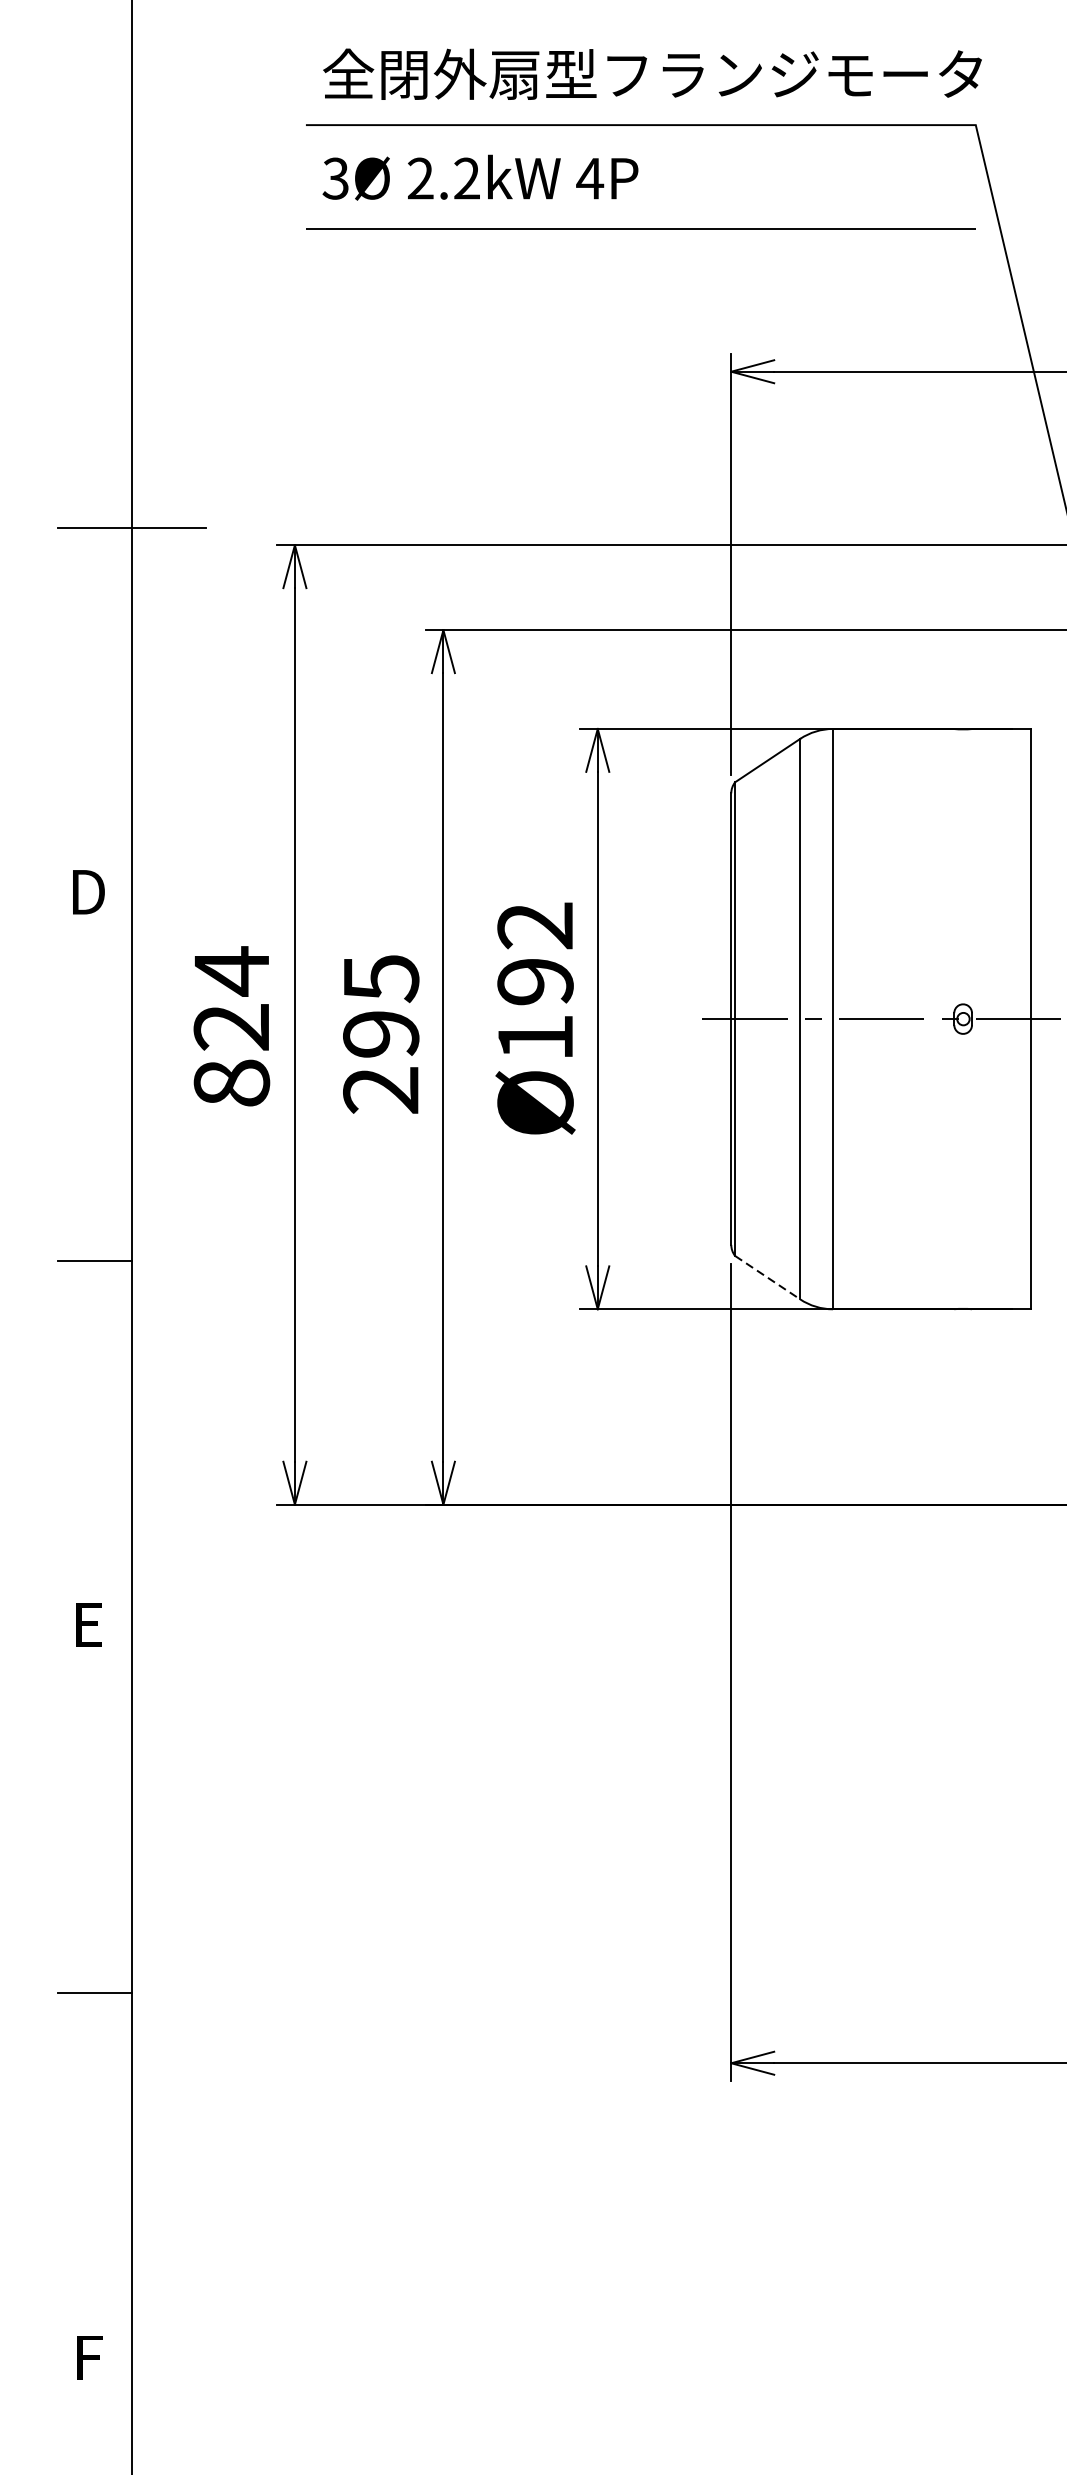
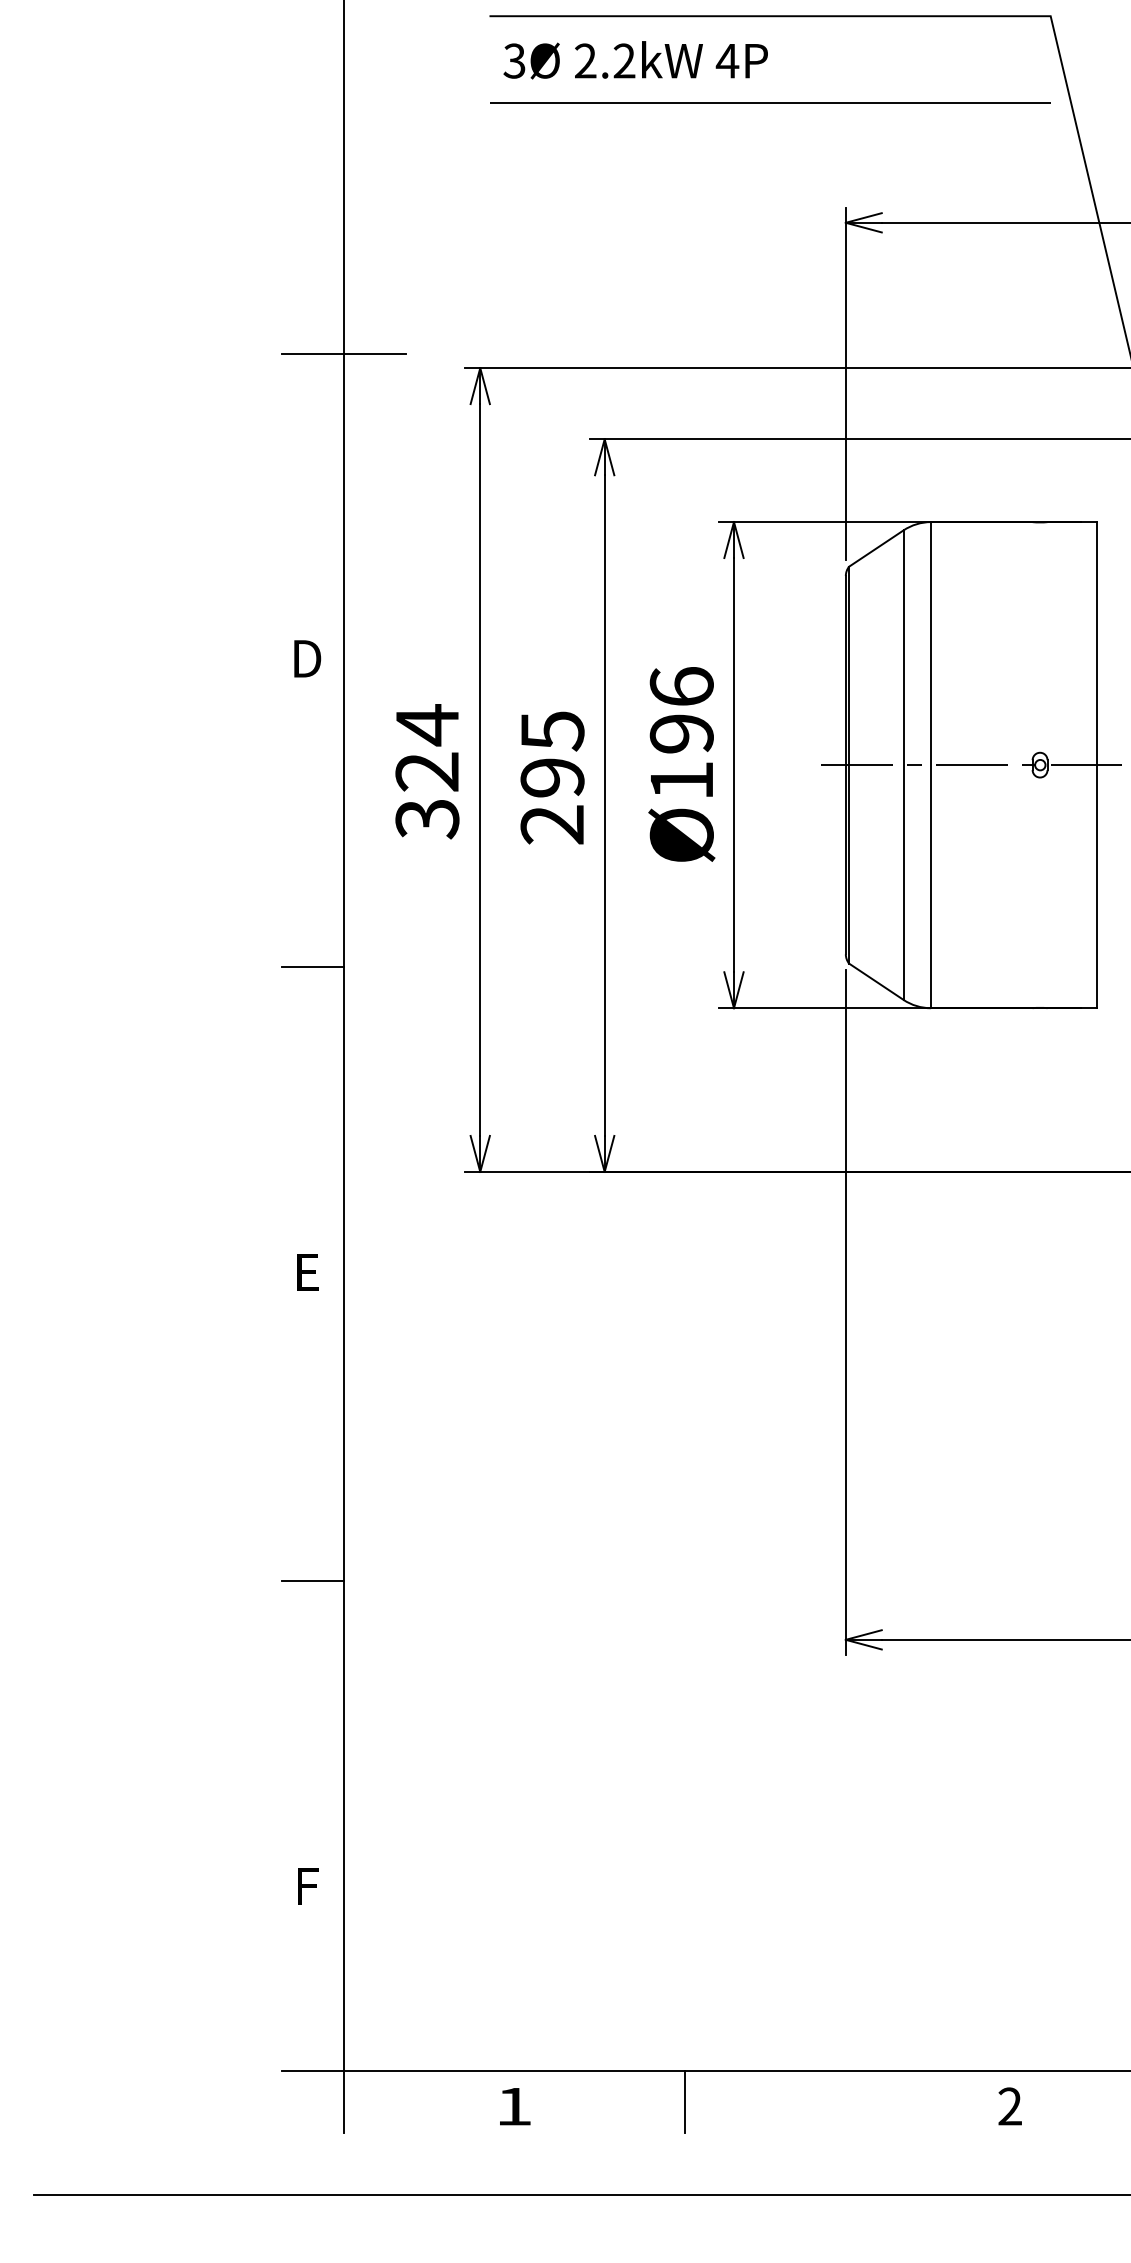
text: (535, 925) -> (681, 686), Ø192 -> Ø196
text: (231, 1084) -> (427, 819), 824 -> 324
line: (767, 1277) -> (876, 981), dashed -> solid

